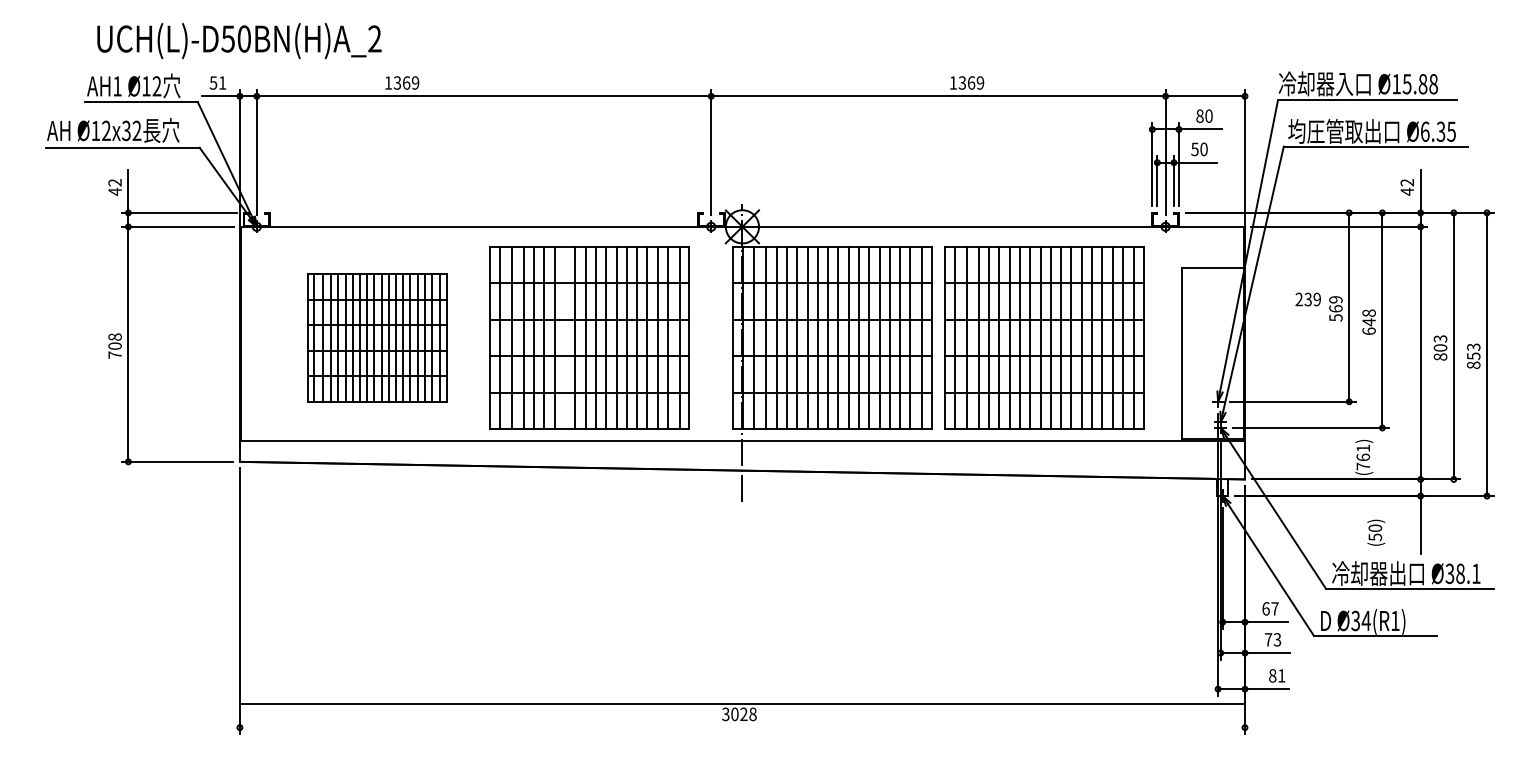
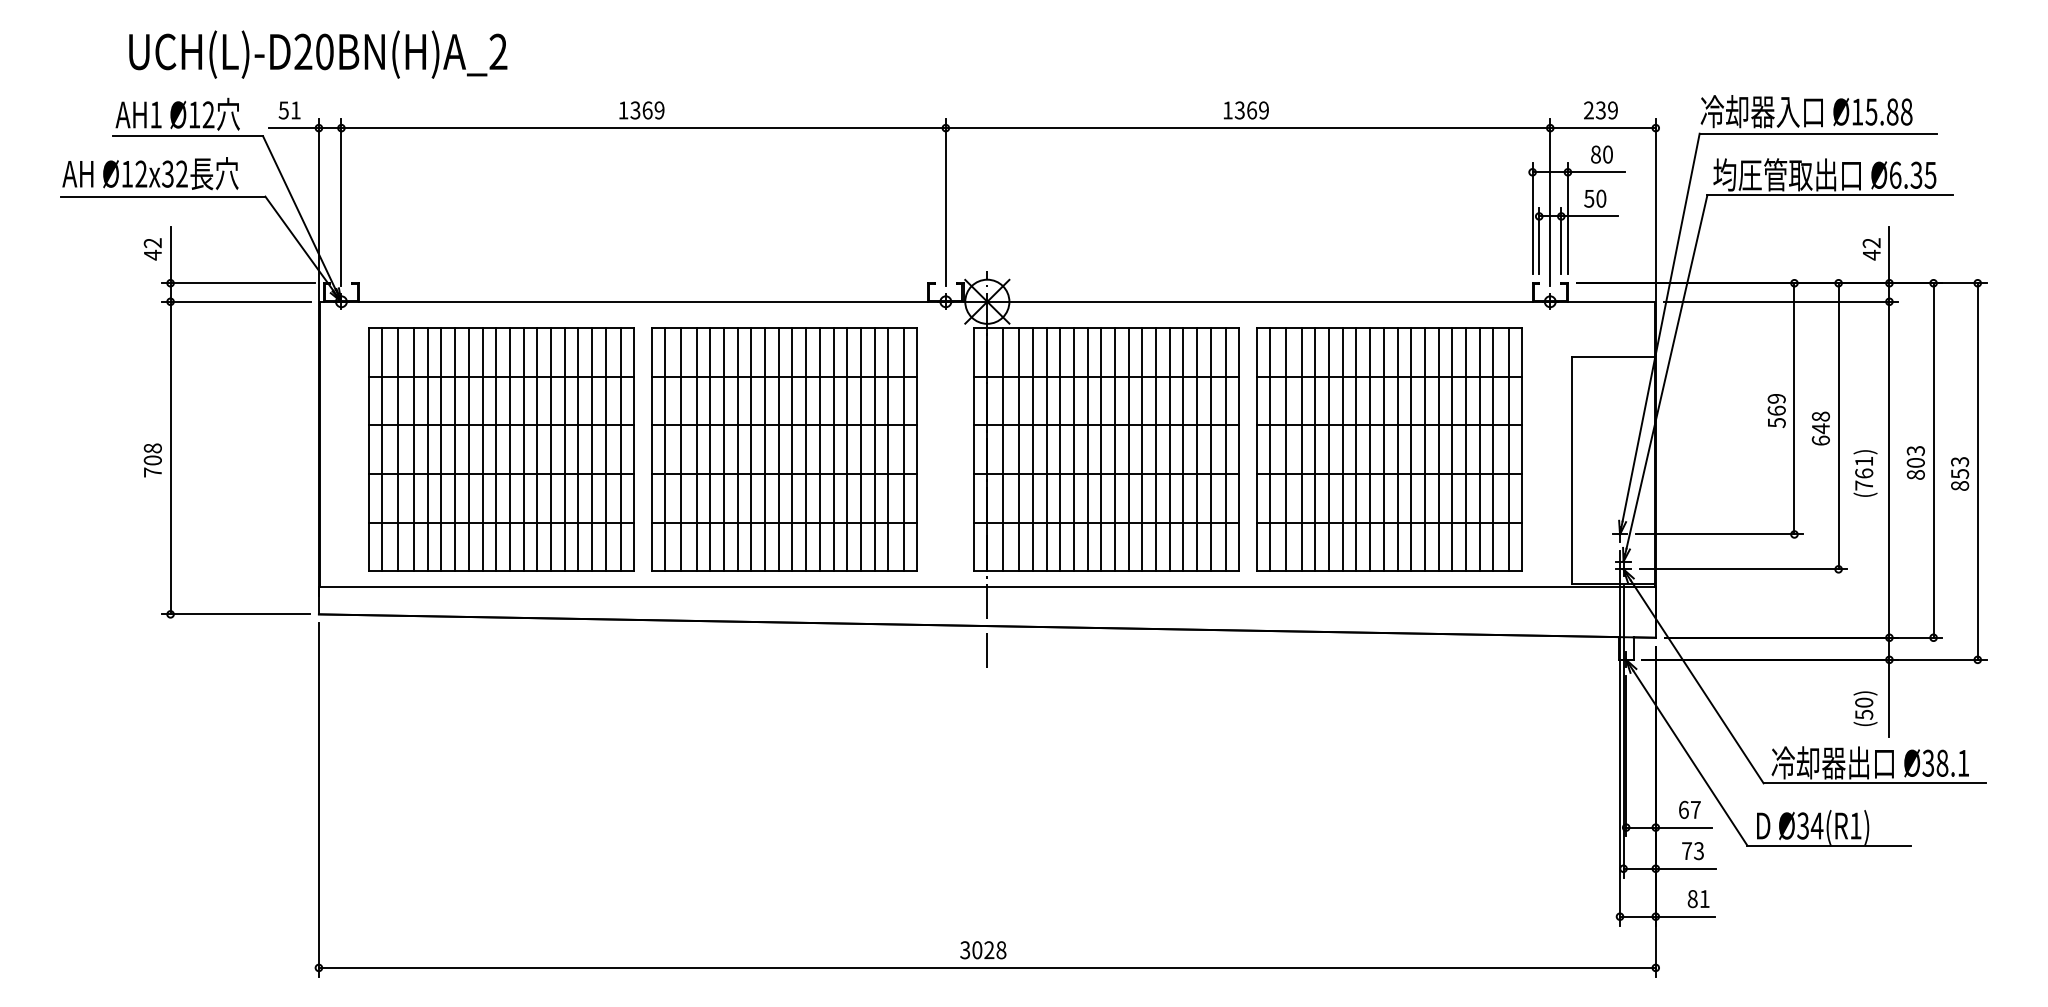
text: (228, 38) -> (303, 51), UCH(L)-D50BN(H)A_2 -> UCH(L)-D20BN(H)A_2
text: (401, 83) -> (641, 110), moved
text: (967, 83) -> (1246, 110), moved
text: (1307, 299) -> (1600, 110), moved
part: (377, 337) -> (501, 449), size x1.43
line: (565, 337) -> (751, 449), added
text: (1364, 457) -> (1865, 473), moved
text: (1376, 532) -> (1865, 708), moved
line: (741, 703) -> (986, 967), moved

